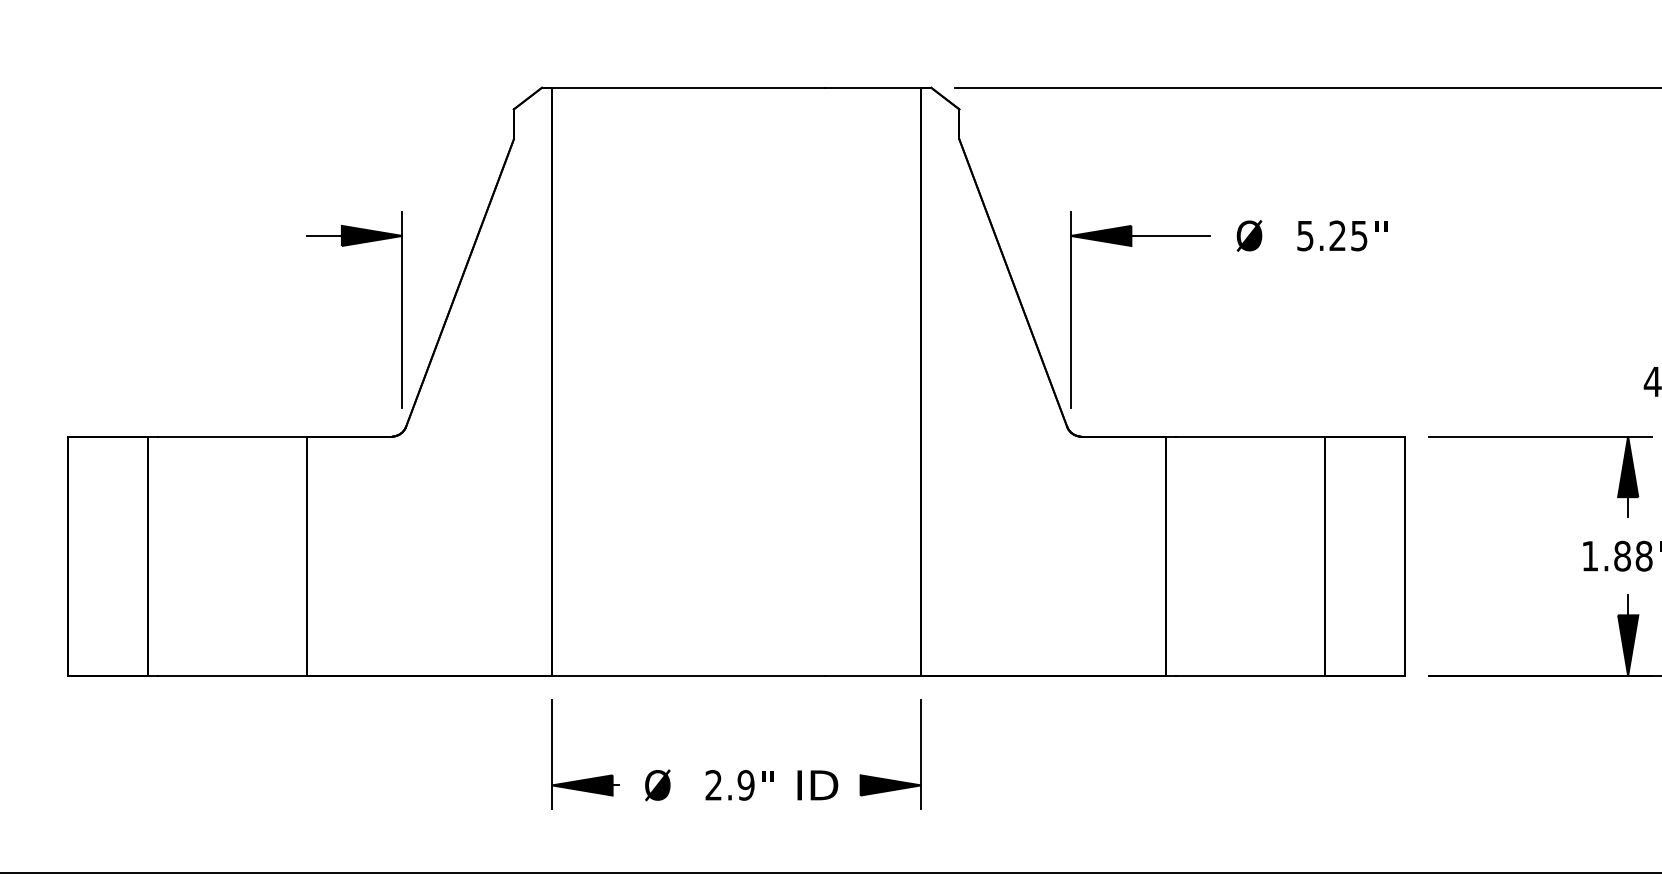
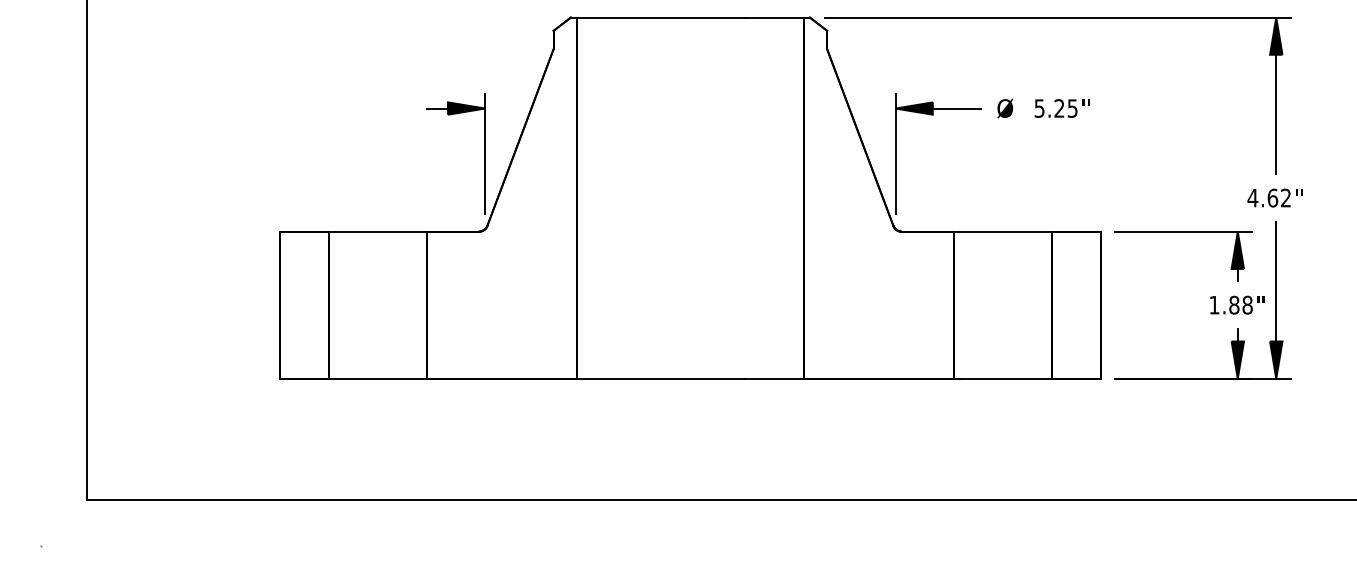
part: (743, 770) -> (694, 436), removed

